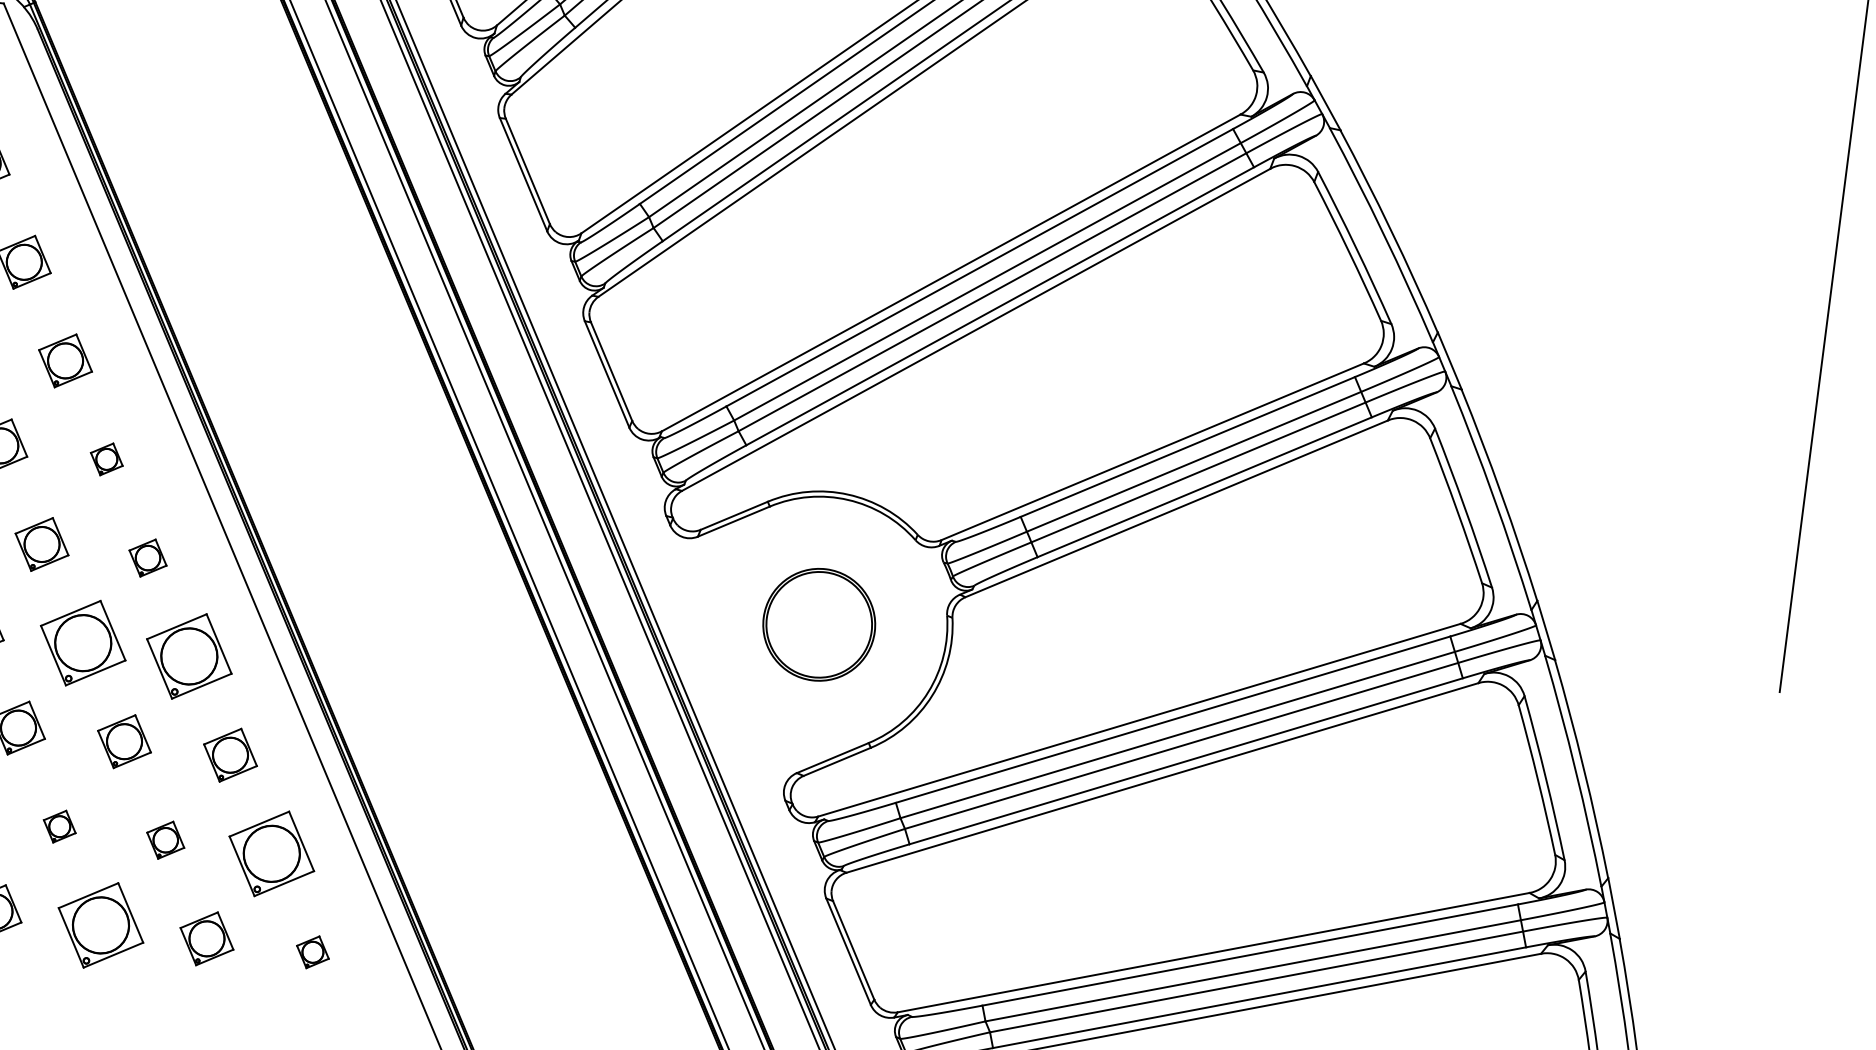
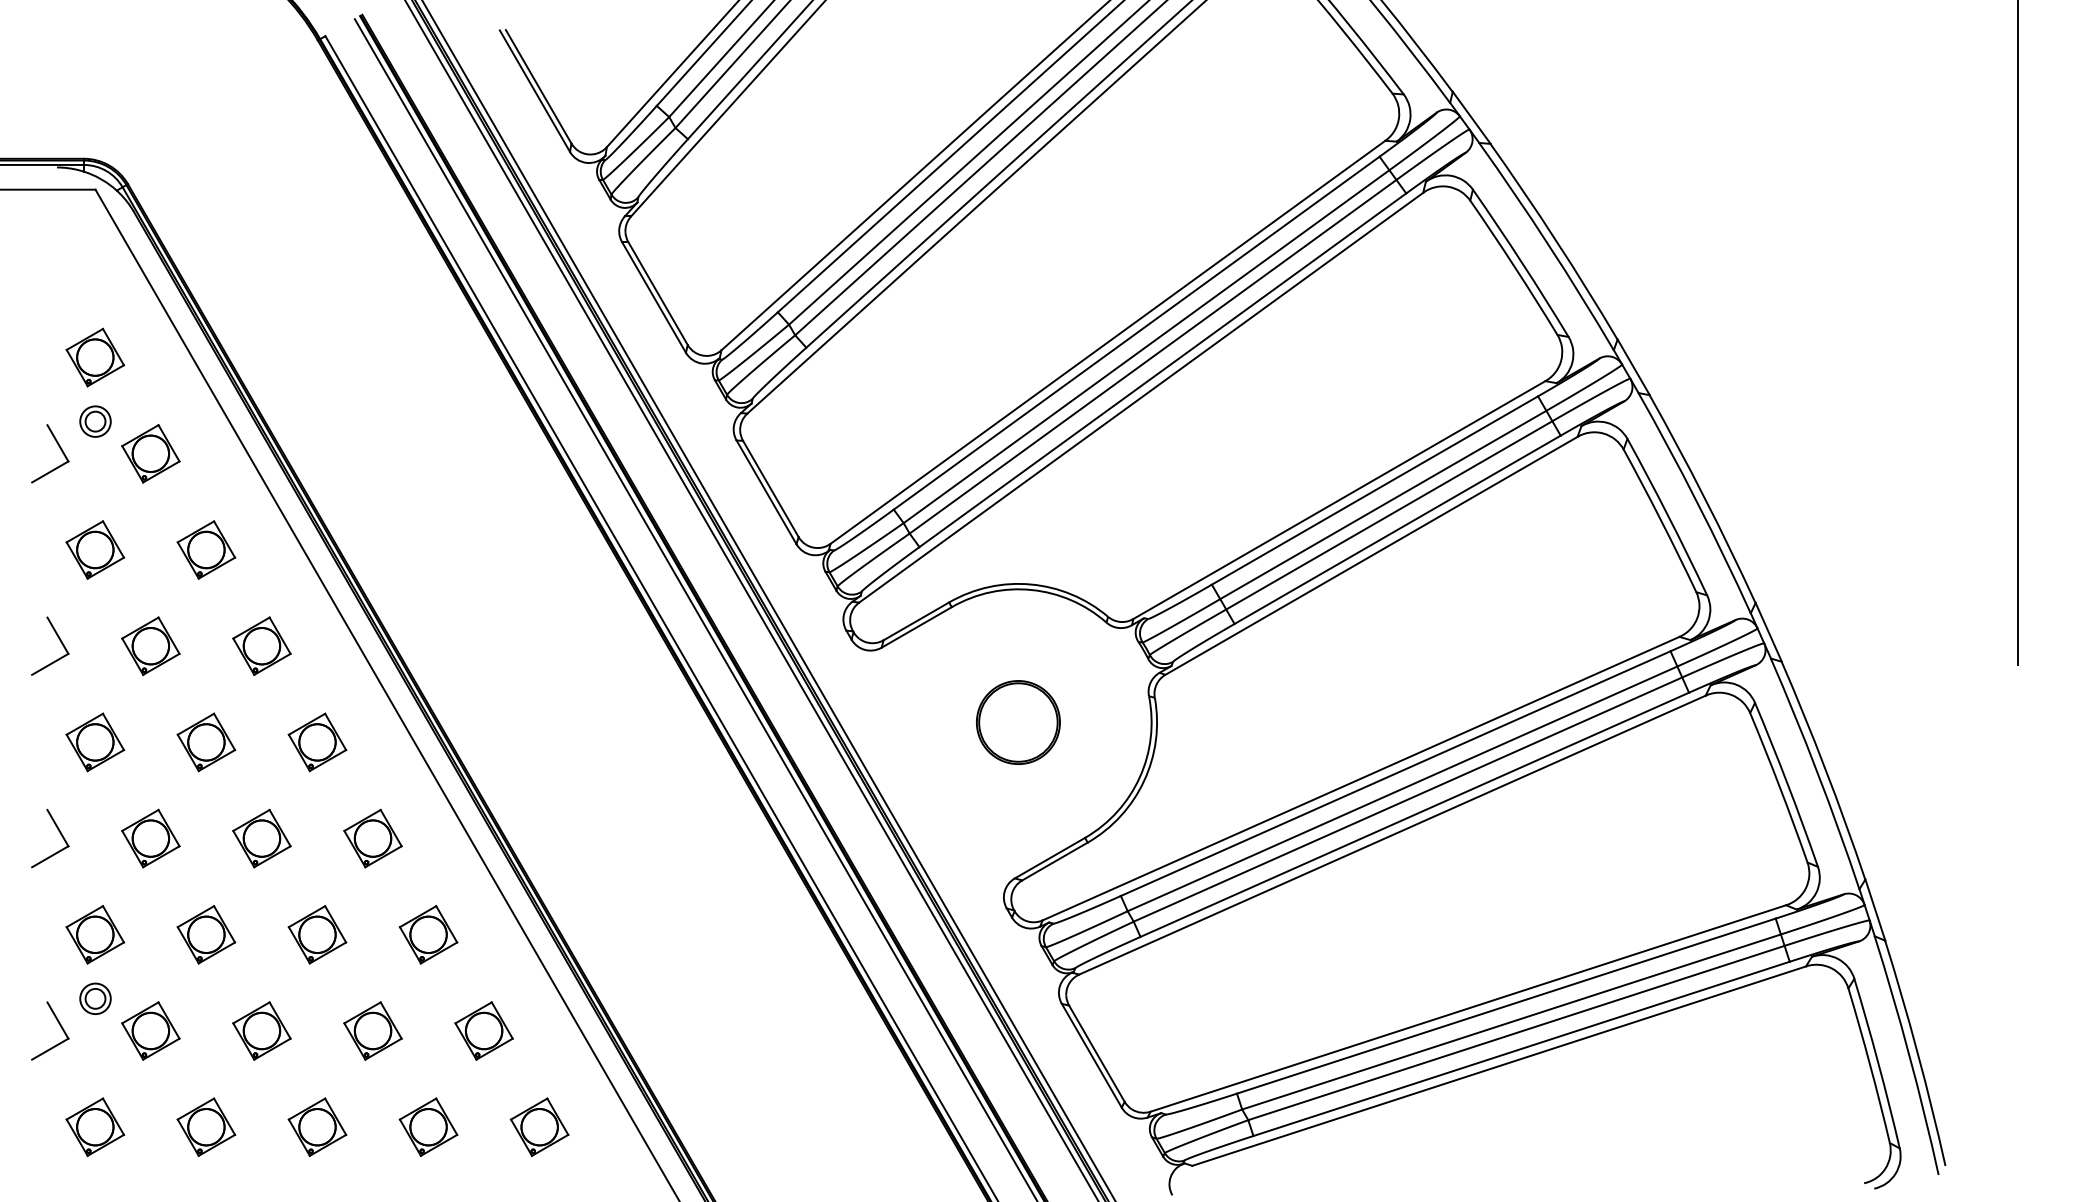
part: (106, 458) -> (261, 645), size x1.67
part: (148, 558) -> (317, 742), size x1.43
part: (819, 624) -> (1018, 722), size x0.71
part: (82, 642) -> (261, 838), size x0.62
part: (188, 656) -> (372, 838), size x0.62
part: (59, 826) -> (261, 1030), size x1.67
part: (165, 839) -> (372, 1030), size x1.43
part: (271, 853) -> (483, 1030), size x0.62
part: (101, 924) -> (317, 1126), size x0.62
part: (312, 951) -> (539, 1126), size x1.67

